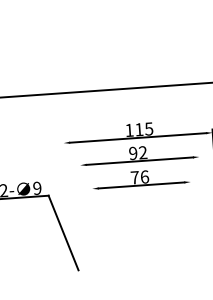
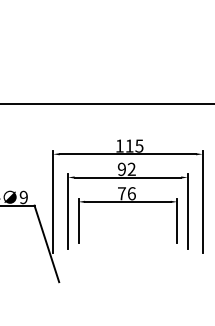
line: (67, 190) -> (53, 201), added
line: (201, 190) -> (187, 211), added
line: (82, 199) -> (68, 211), added
line: (192, 200) -> (177, 220), added
line: (93, 207) -> (78, 220), added

